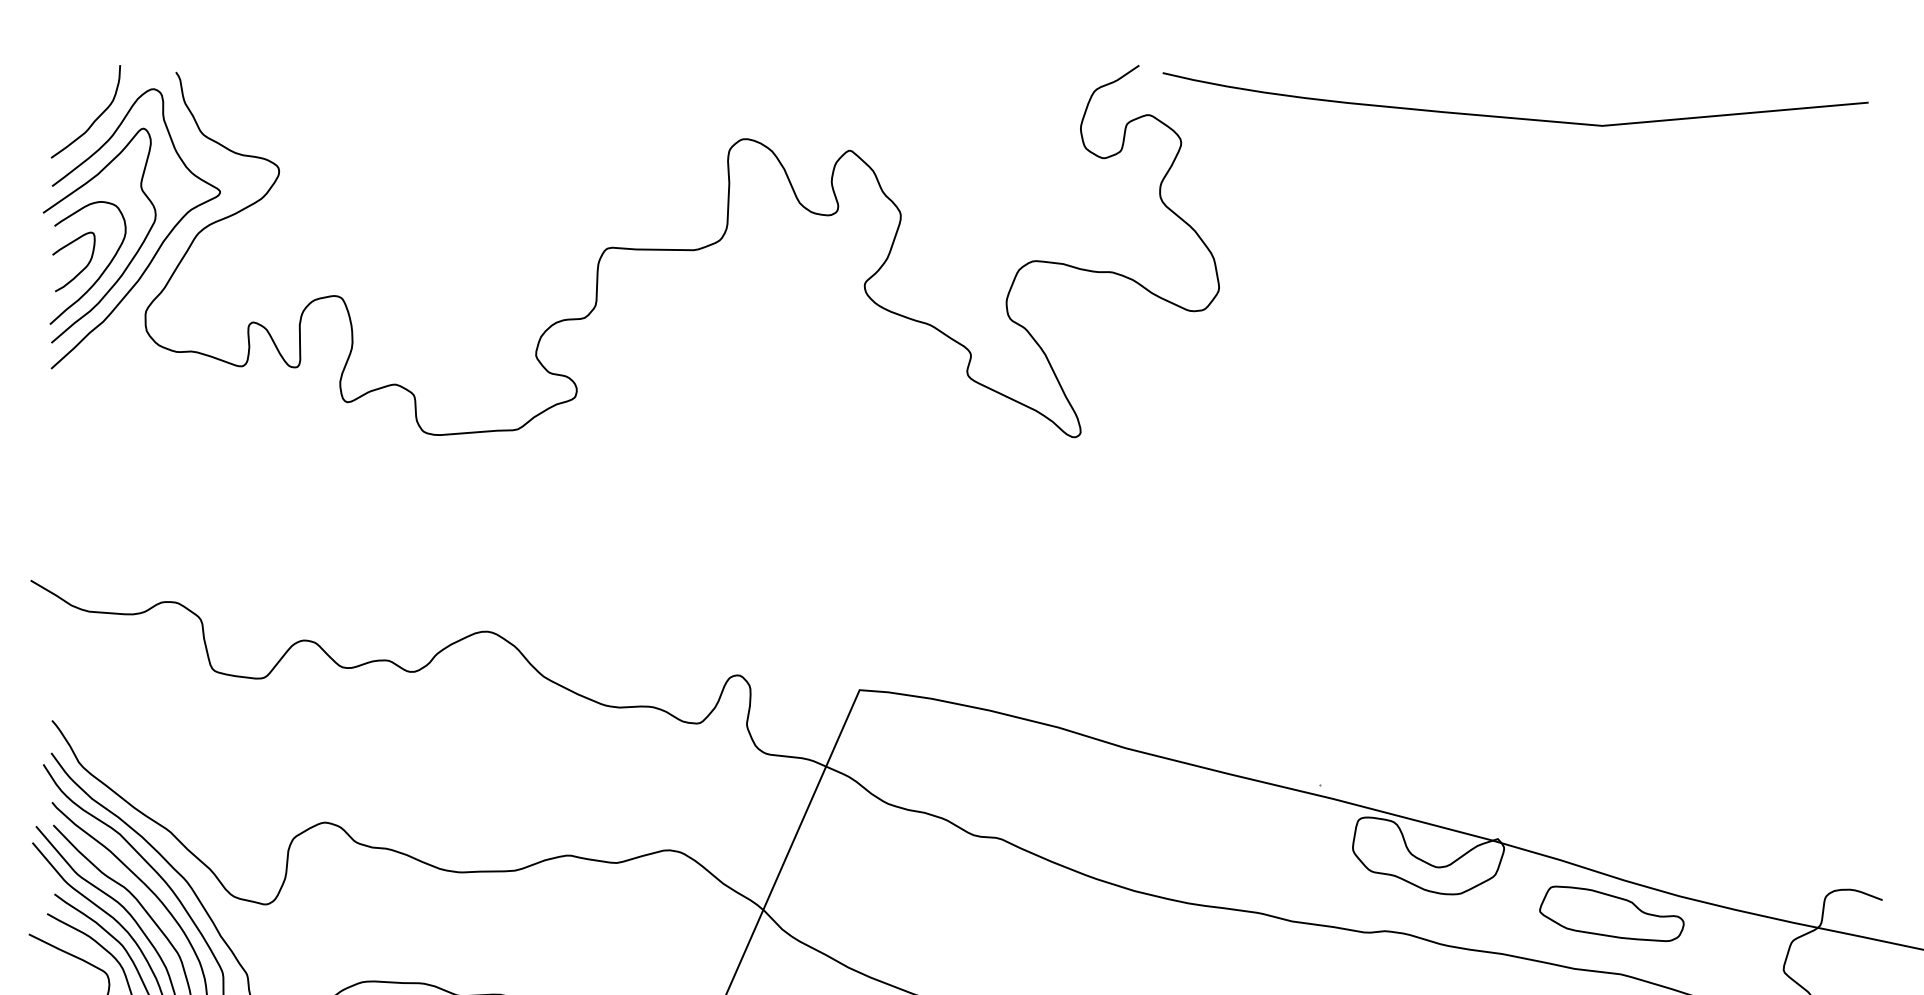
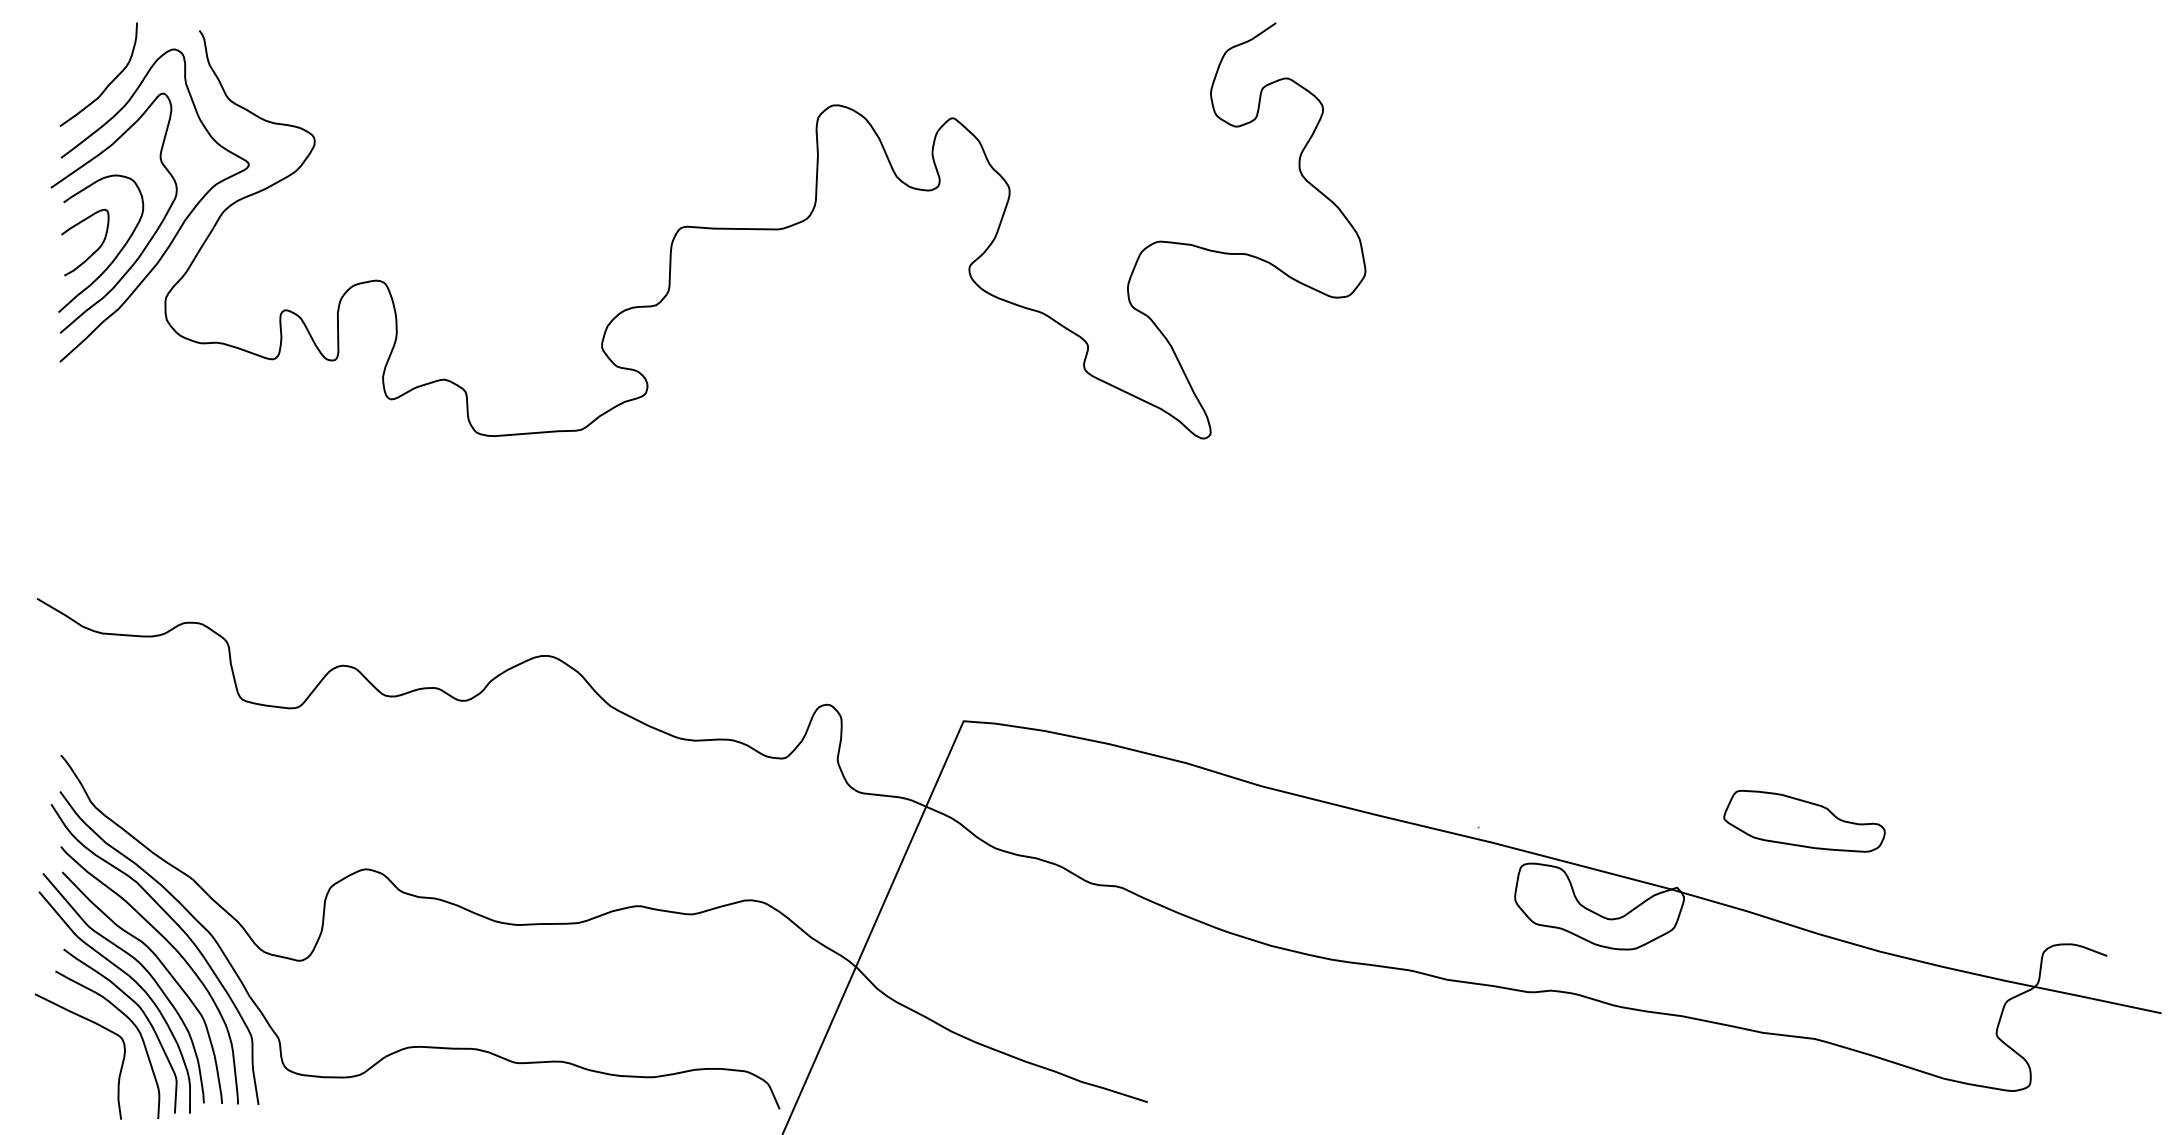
curve: (1512, 116) -> (1693, 80), removed
part: (1611, 913) -> (1804, 820), moved

